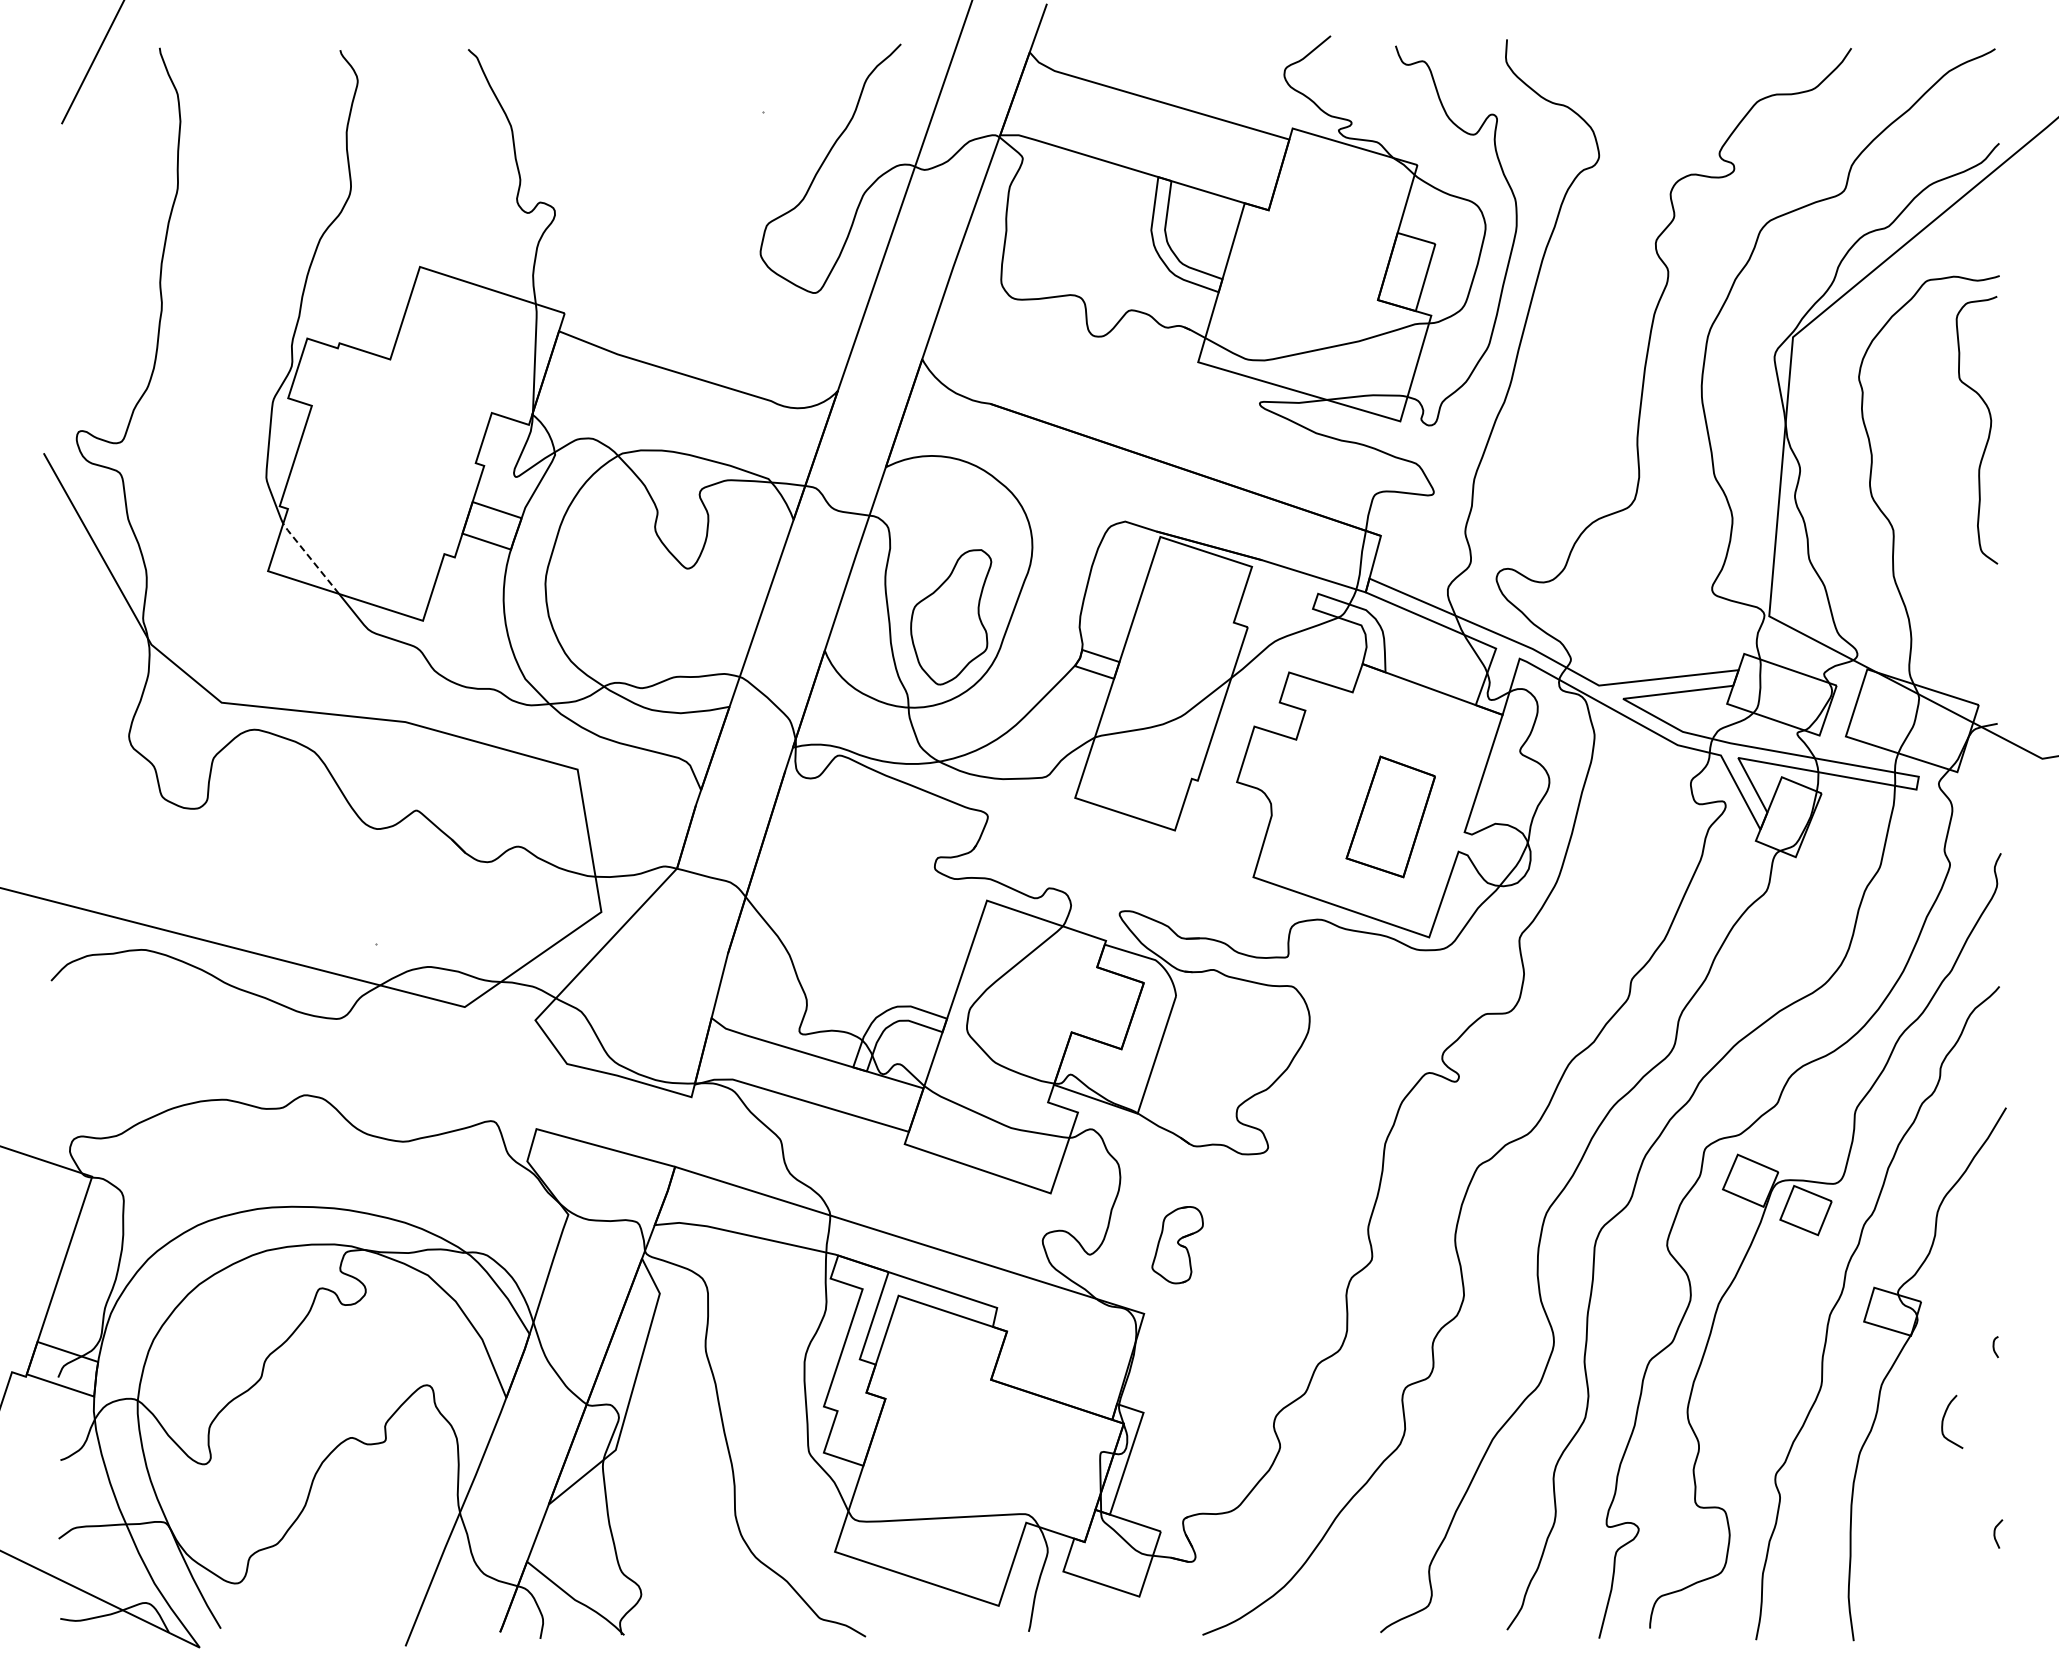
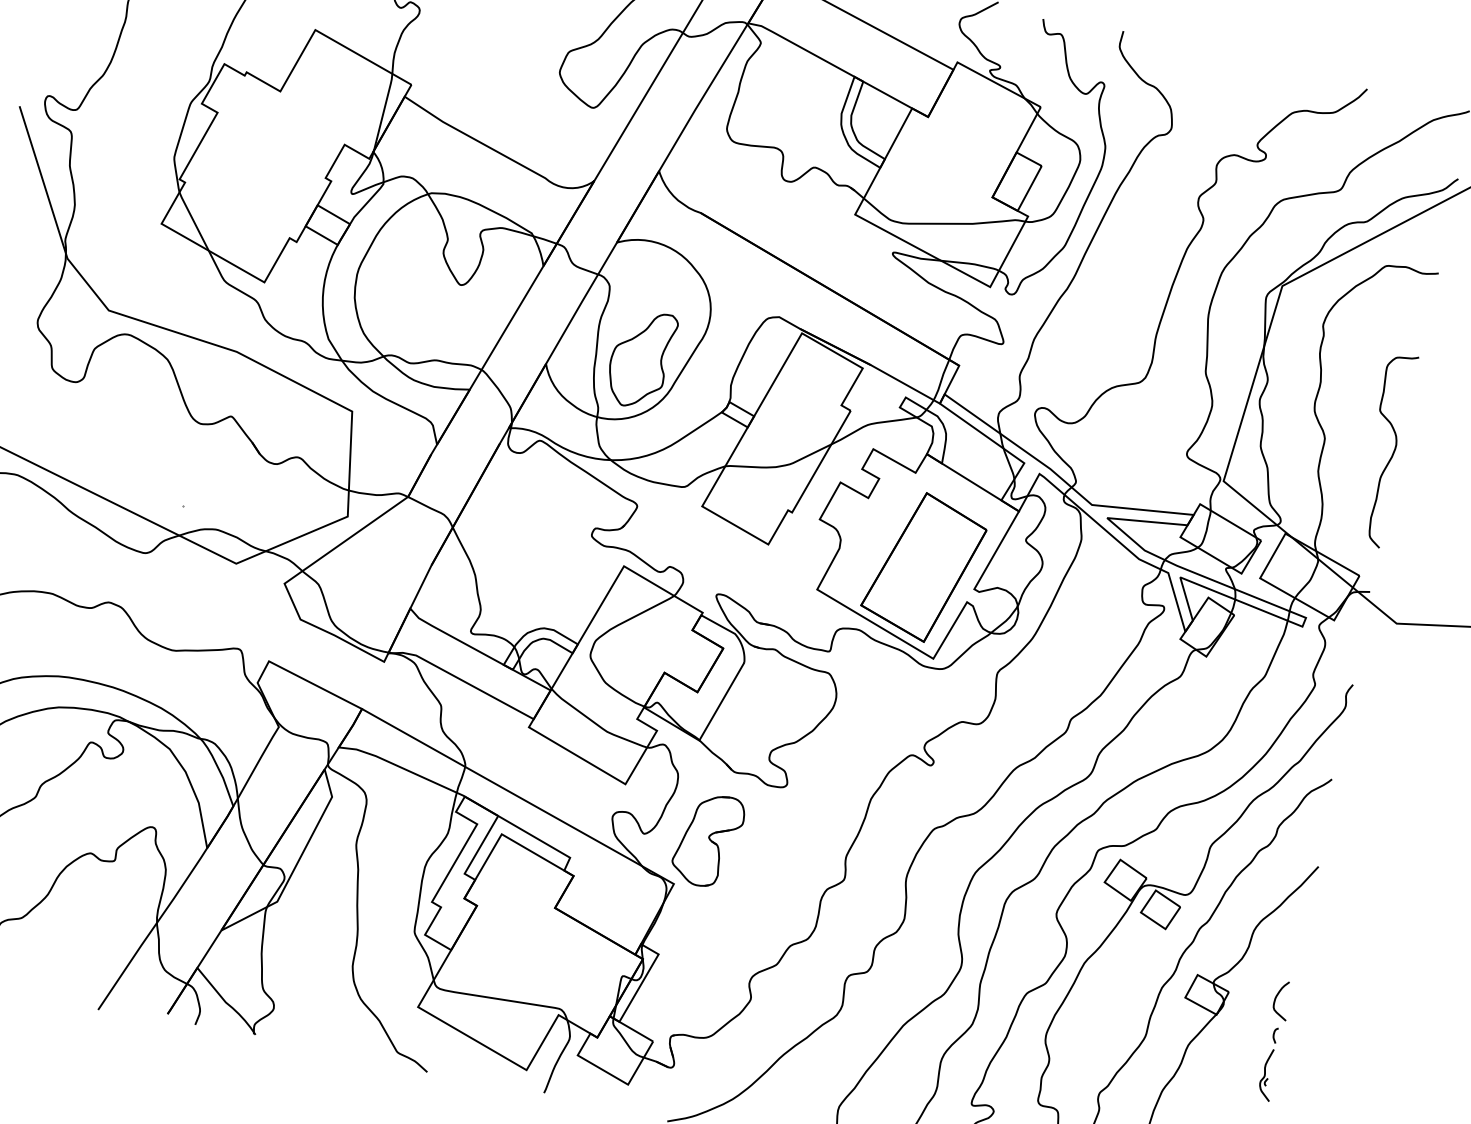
curve: (1988, 432) -> (1392, 452), moved
line: (310, 558) -> (193, 221), dashed -> solid
part: (1390, 816) -> (923, 566), size x1.67
part: (1177, 1244) -> (708, 839), size x1.67
part: (1997, 1402) -> (1268, 1075), added
curve: (1944, 1418) -> (1277, 996), moved

